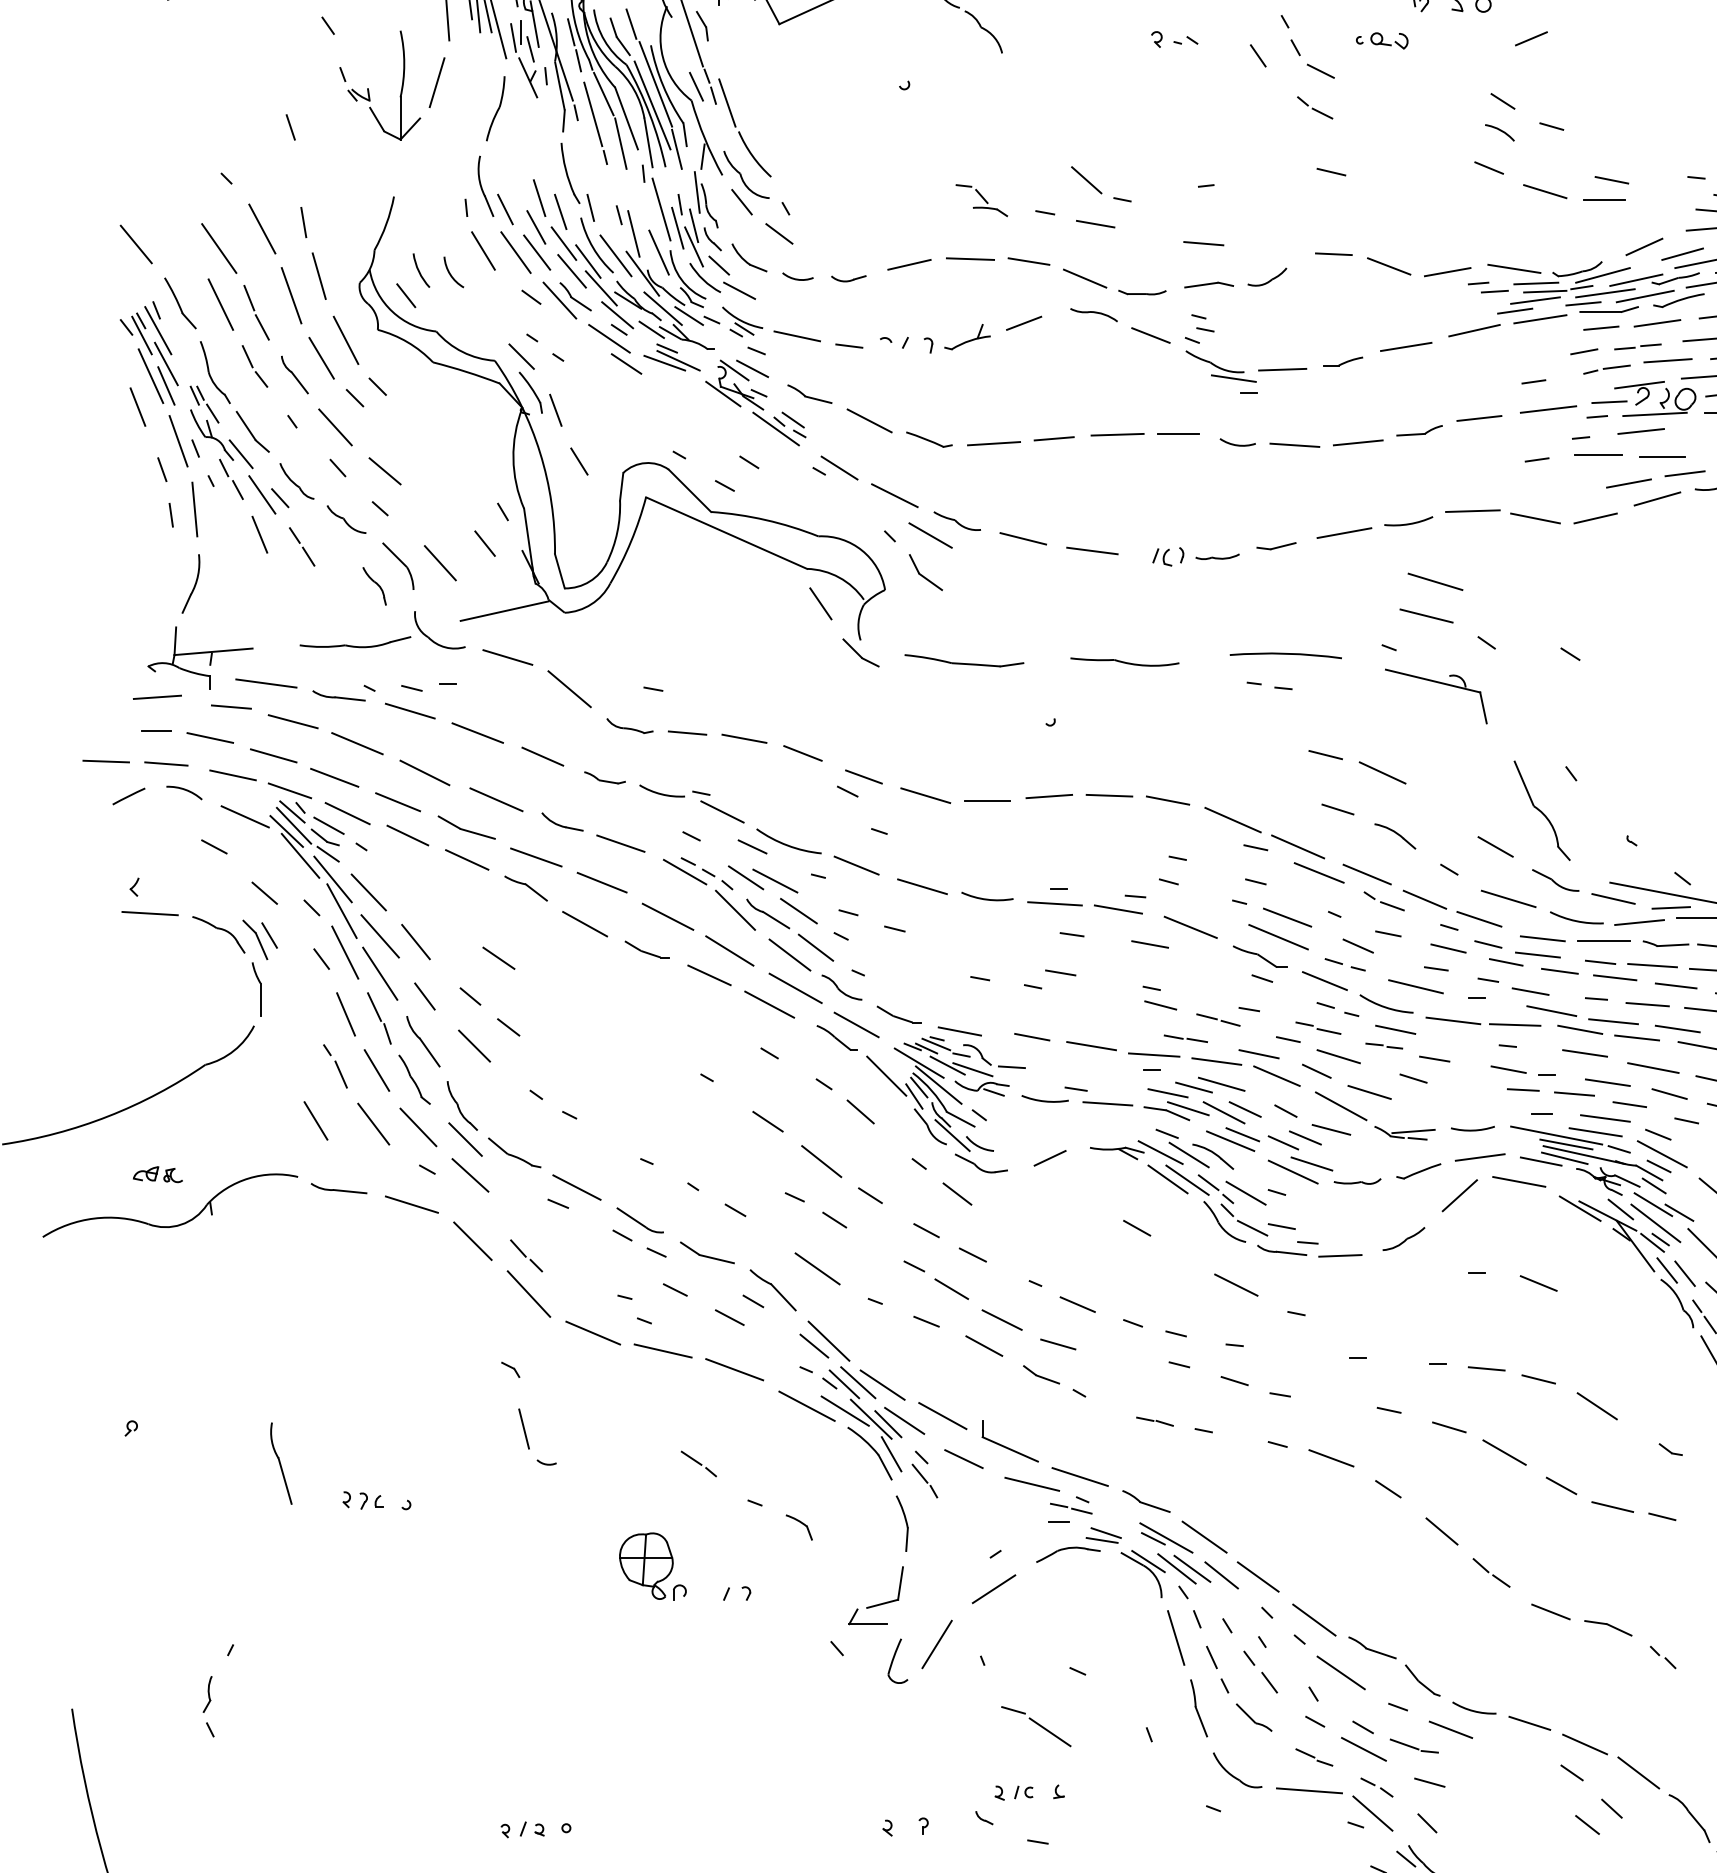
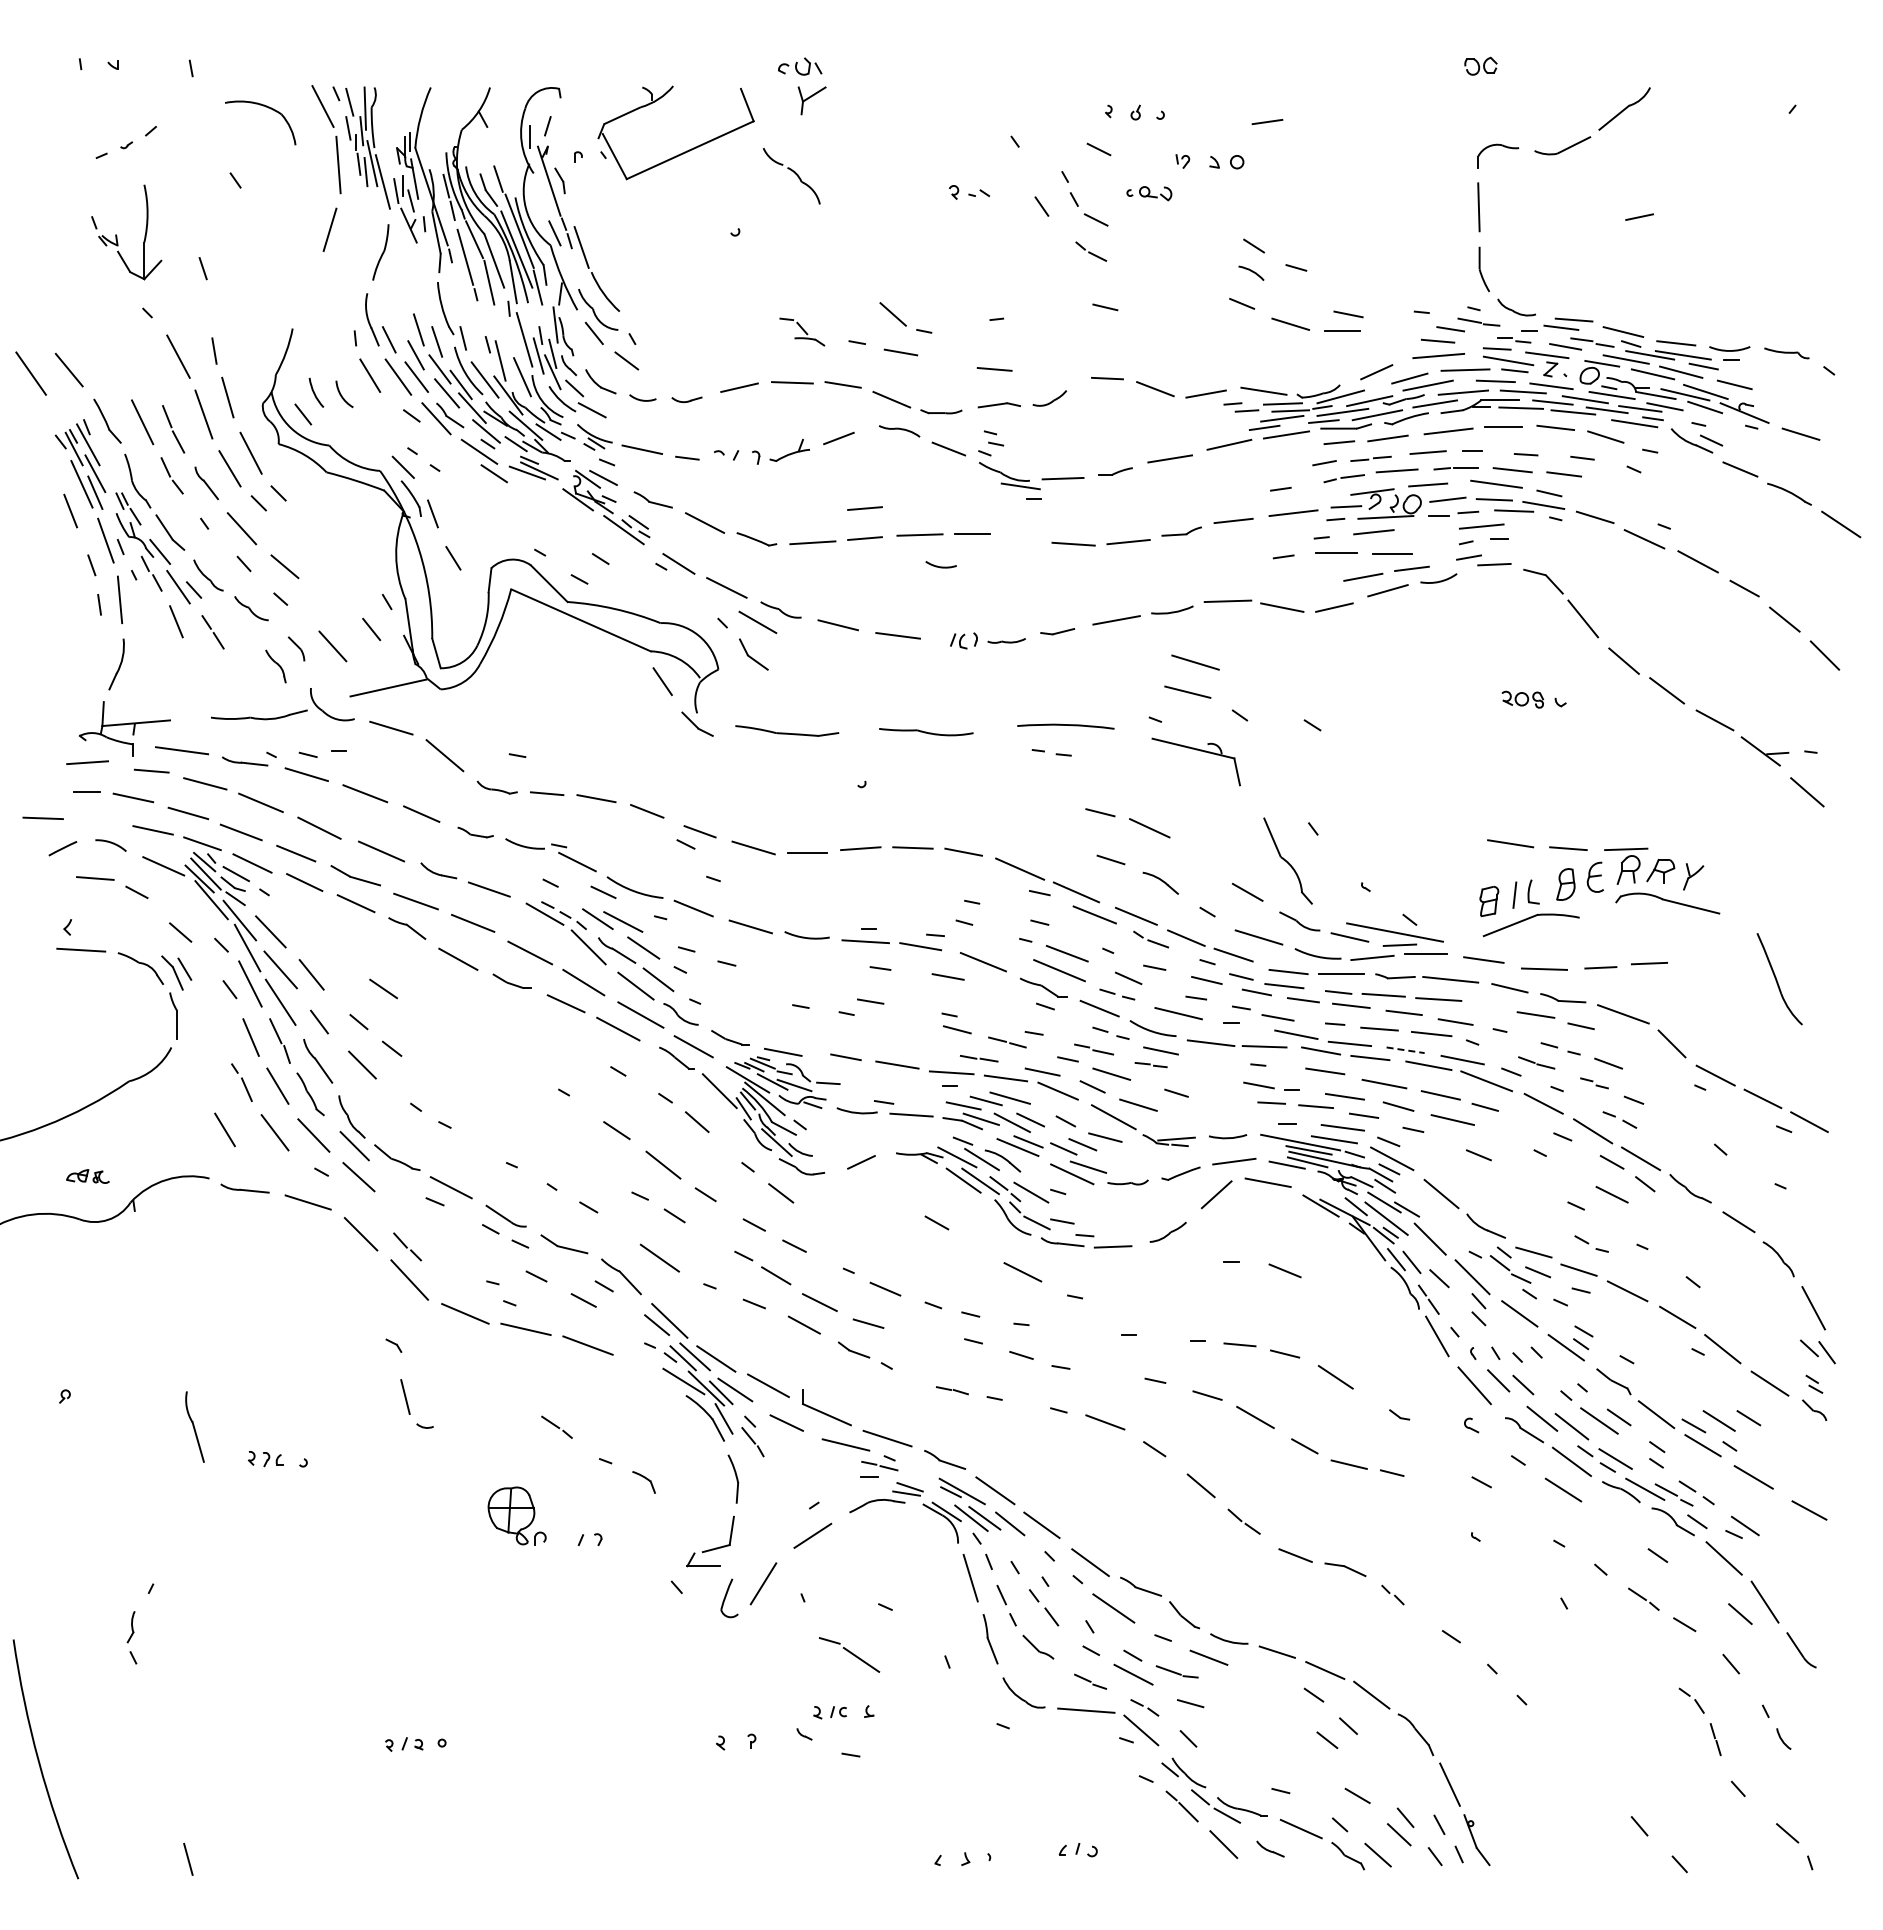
line: (1531, 38) -> (1278, 191), removed
part: (369, 89) -> (117, 235), moved
line: (218, 248) -> (30, 373), moved
line: (1053, 404) -> (864, 508), added
arc: (1237, 444) -> (940, 566), moved
part: (398, 565) -> (296, 648), size x0.6
line: (166, 764) -> (95, 878), moved
line: (1678, 1029) -> (1406, 1050), solid -> dashed
line: (1434, 1059) -> (1194, 1076), removed
line: (806, 1406) -> (650, 1377), removed

